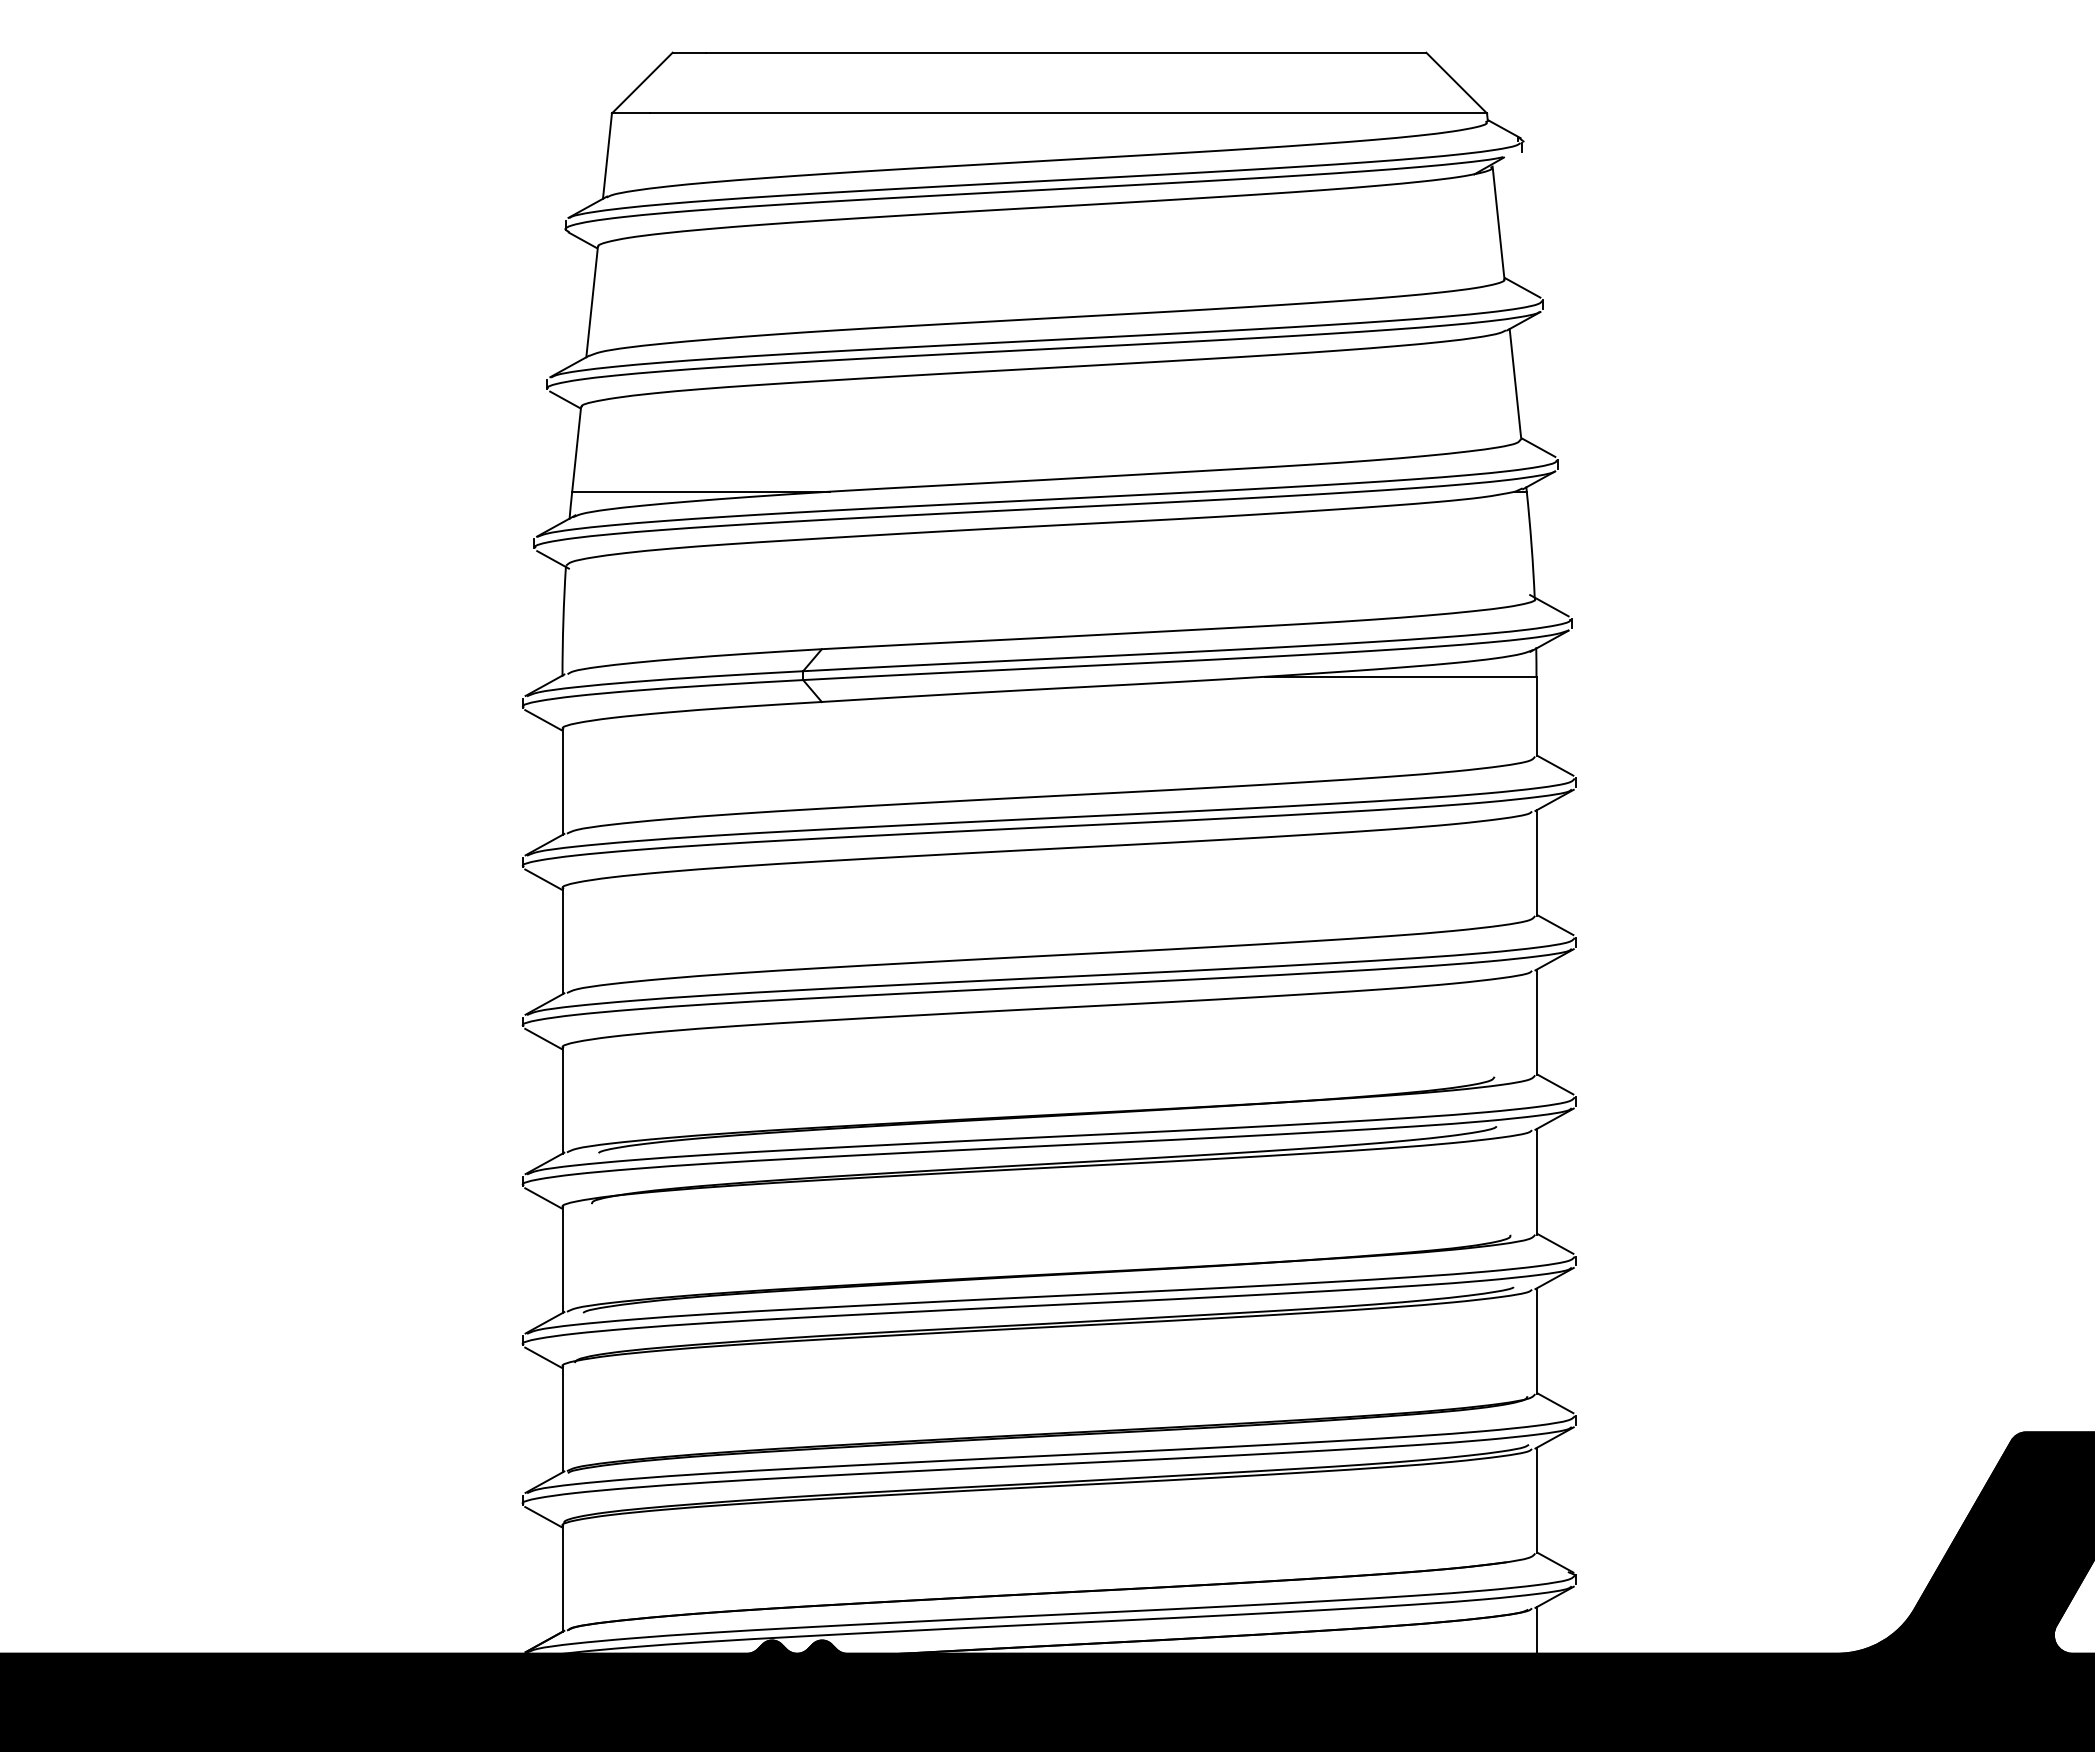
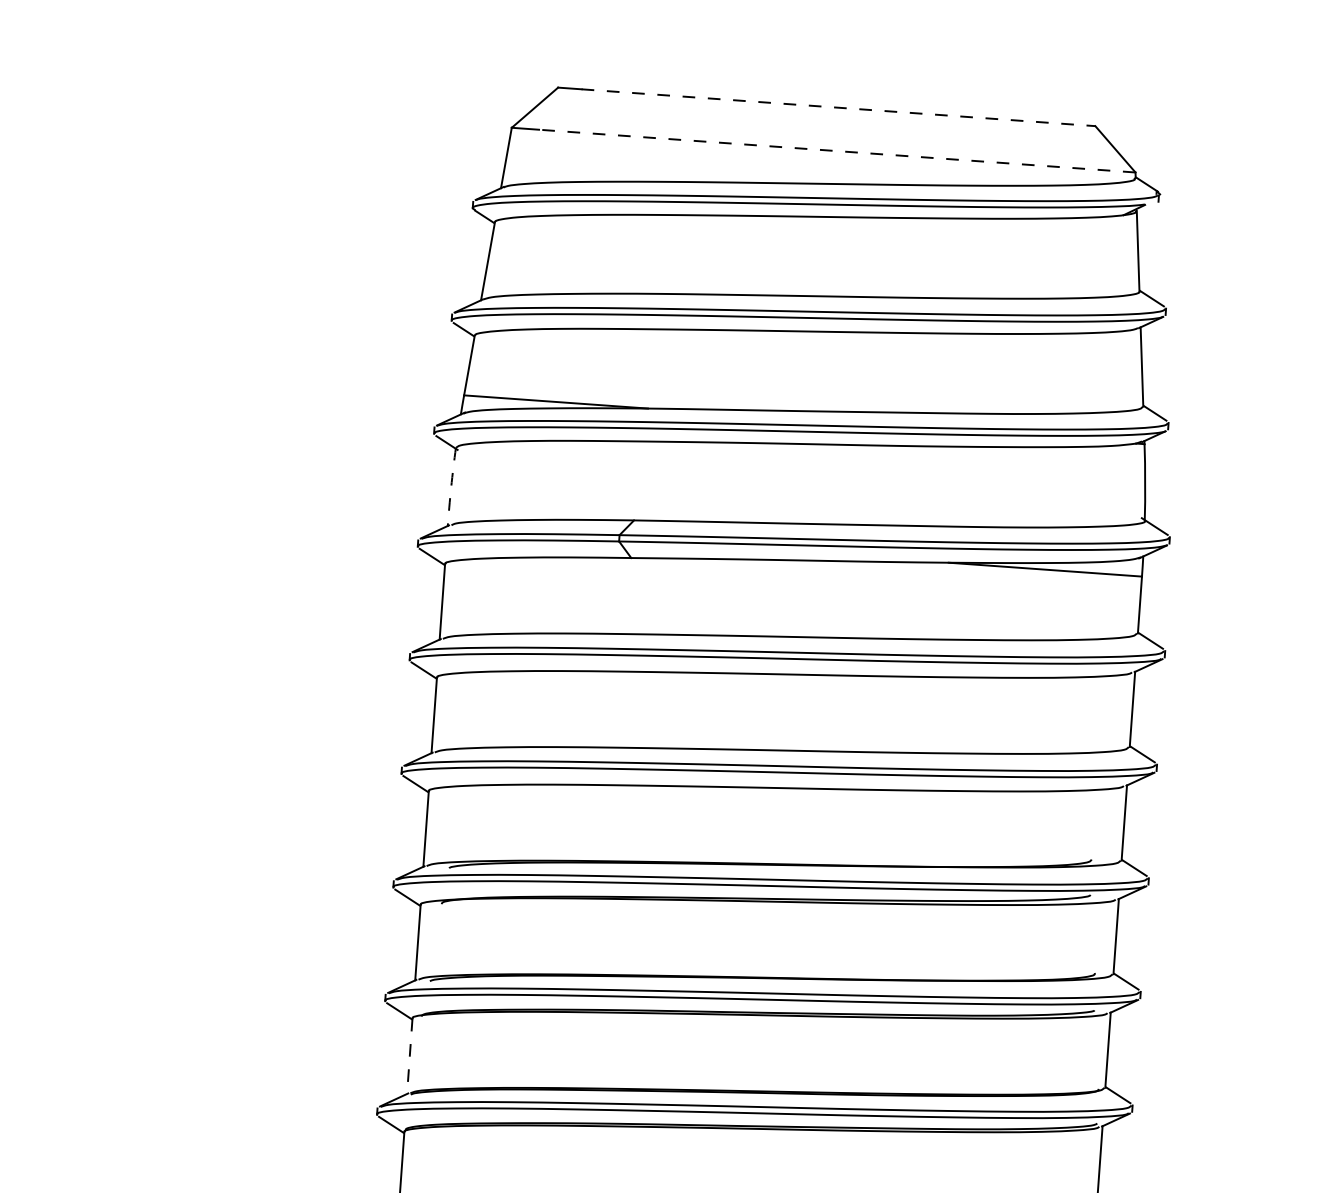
line: (1066, 52) -> (838, 107), solid -> dashed
line: (1068, 113) -> (837, 151), solid -> dashed
arc: (563, 621) -> (451, 487), solid -> dashed
line: (562, 1419) -> (409, 1056), solid -> dashed

